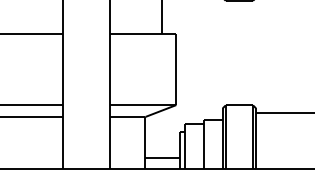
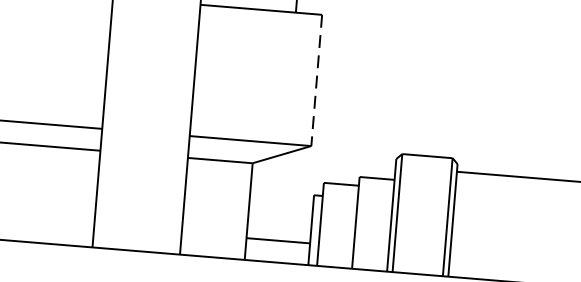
line: (176, 69) -> (316, 80), solid -> dashed

